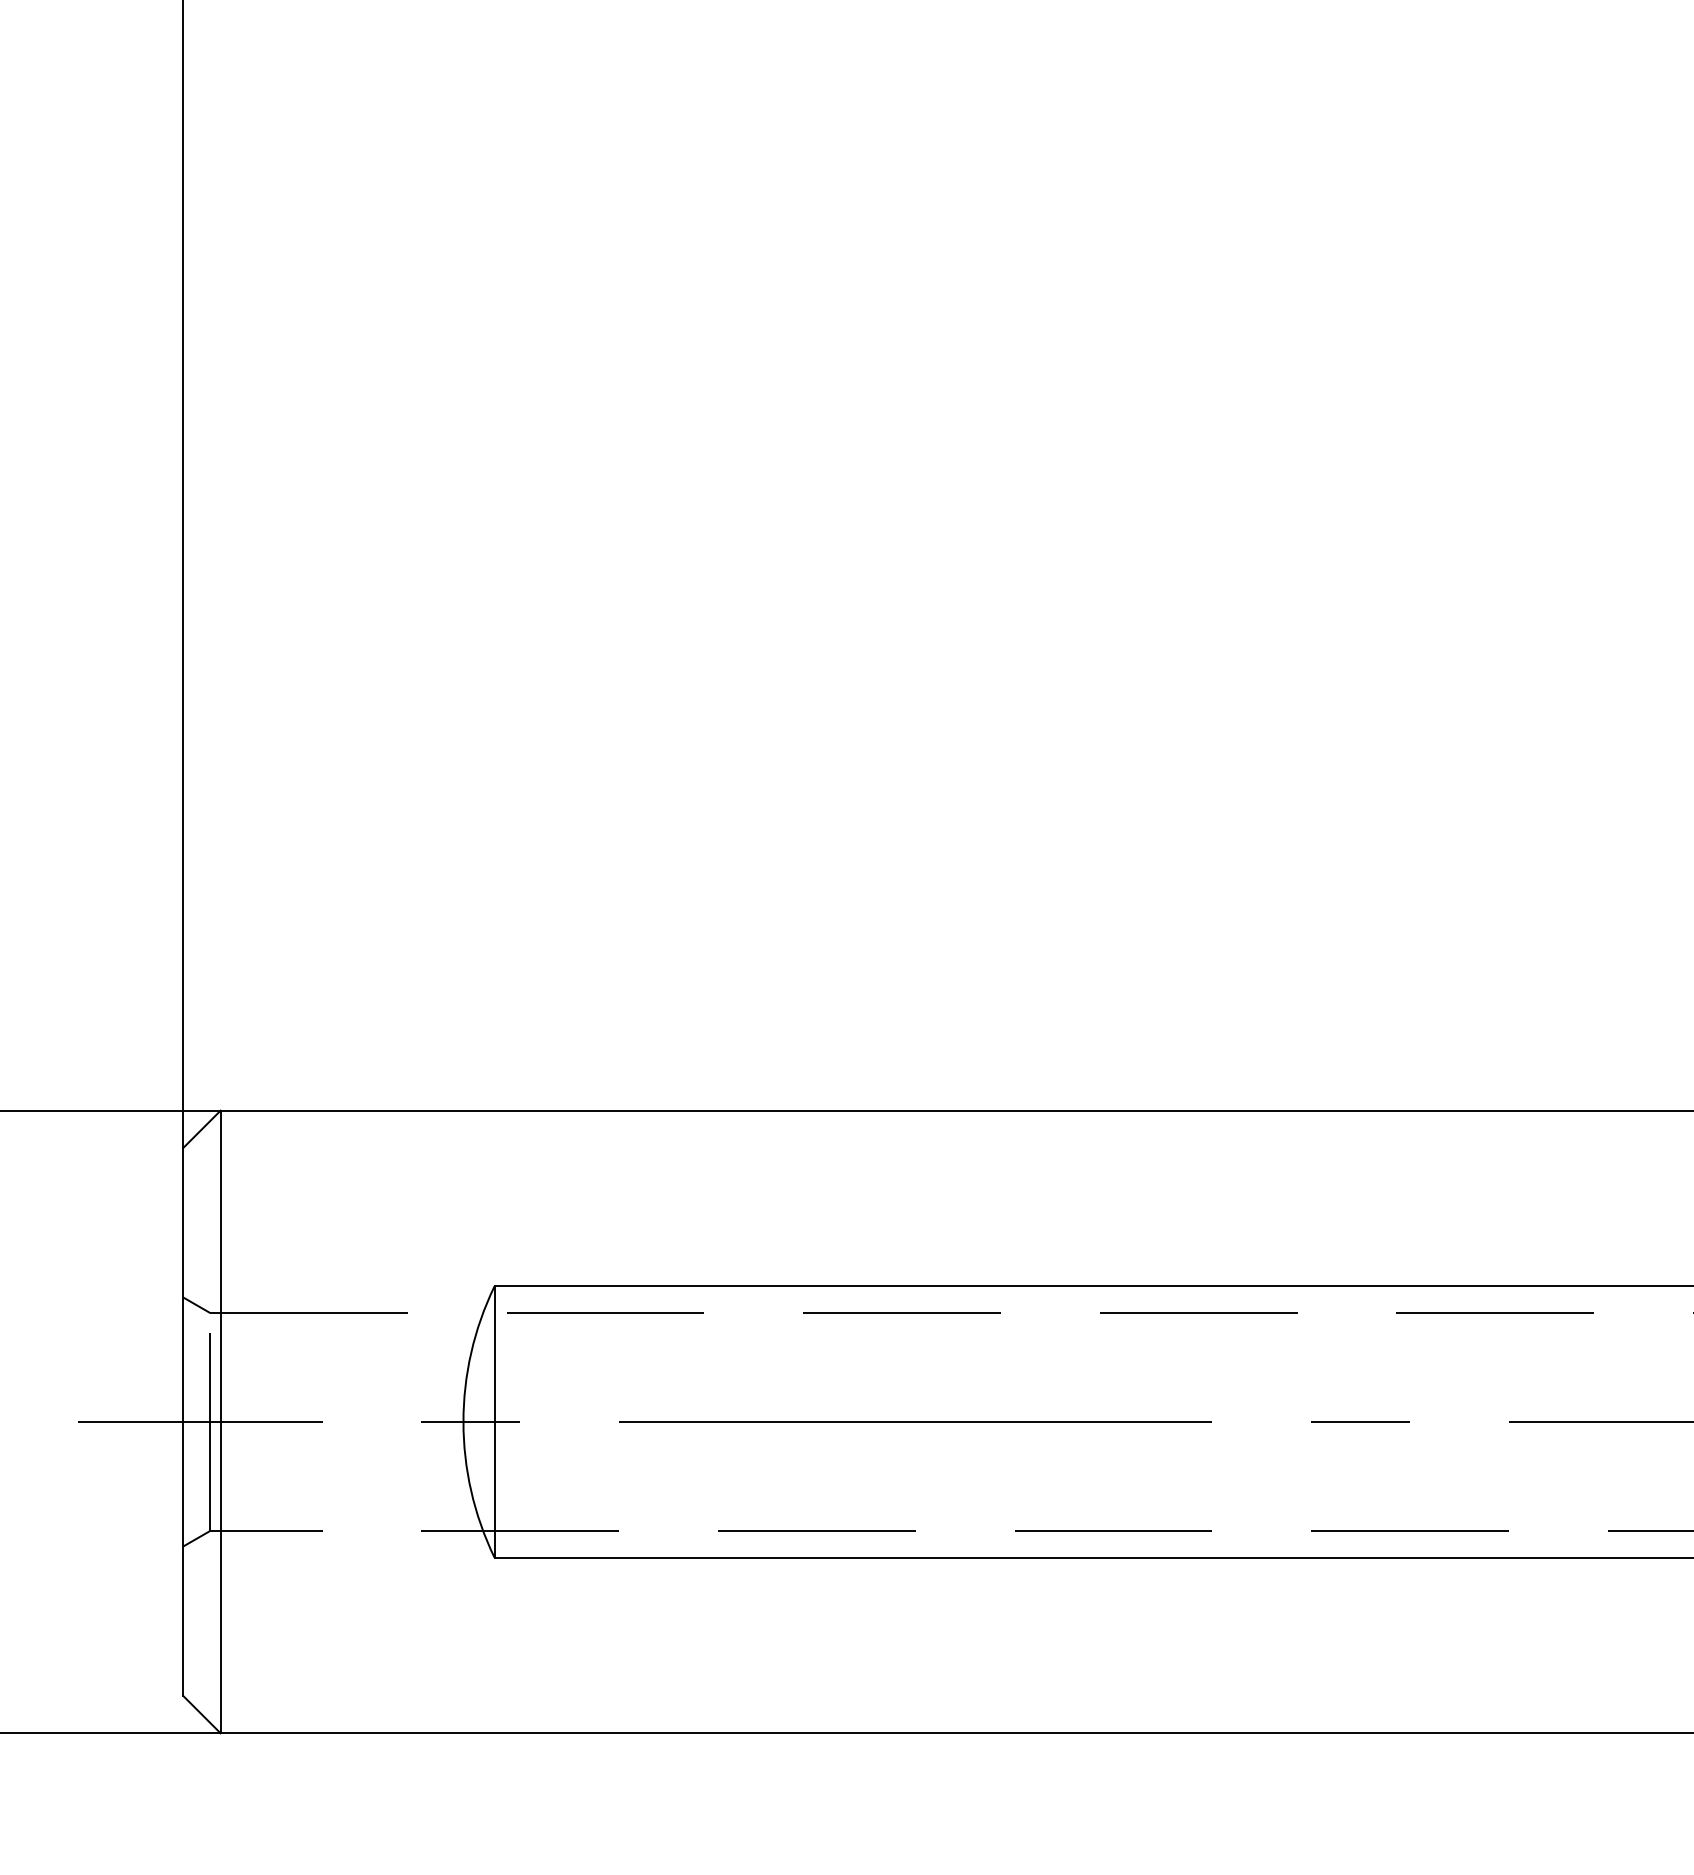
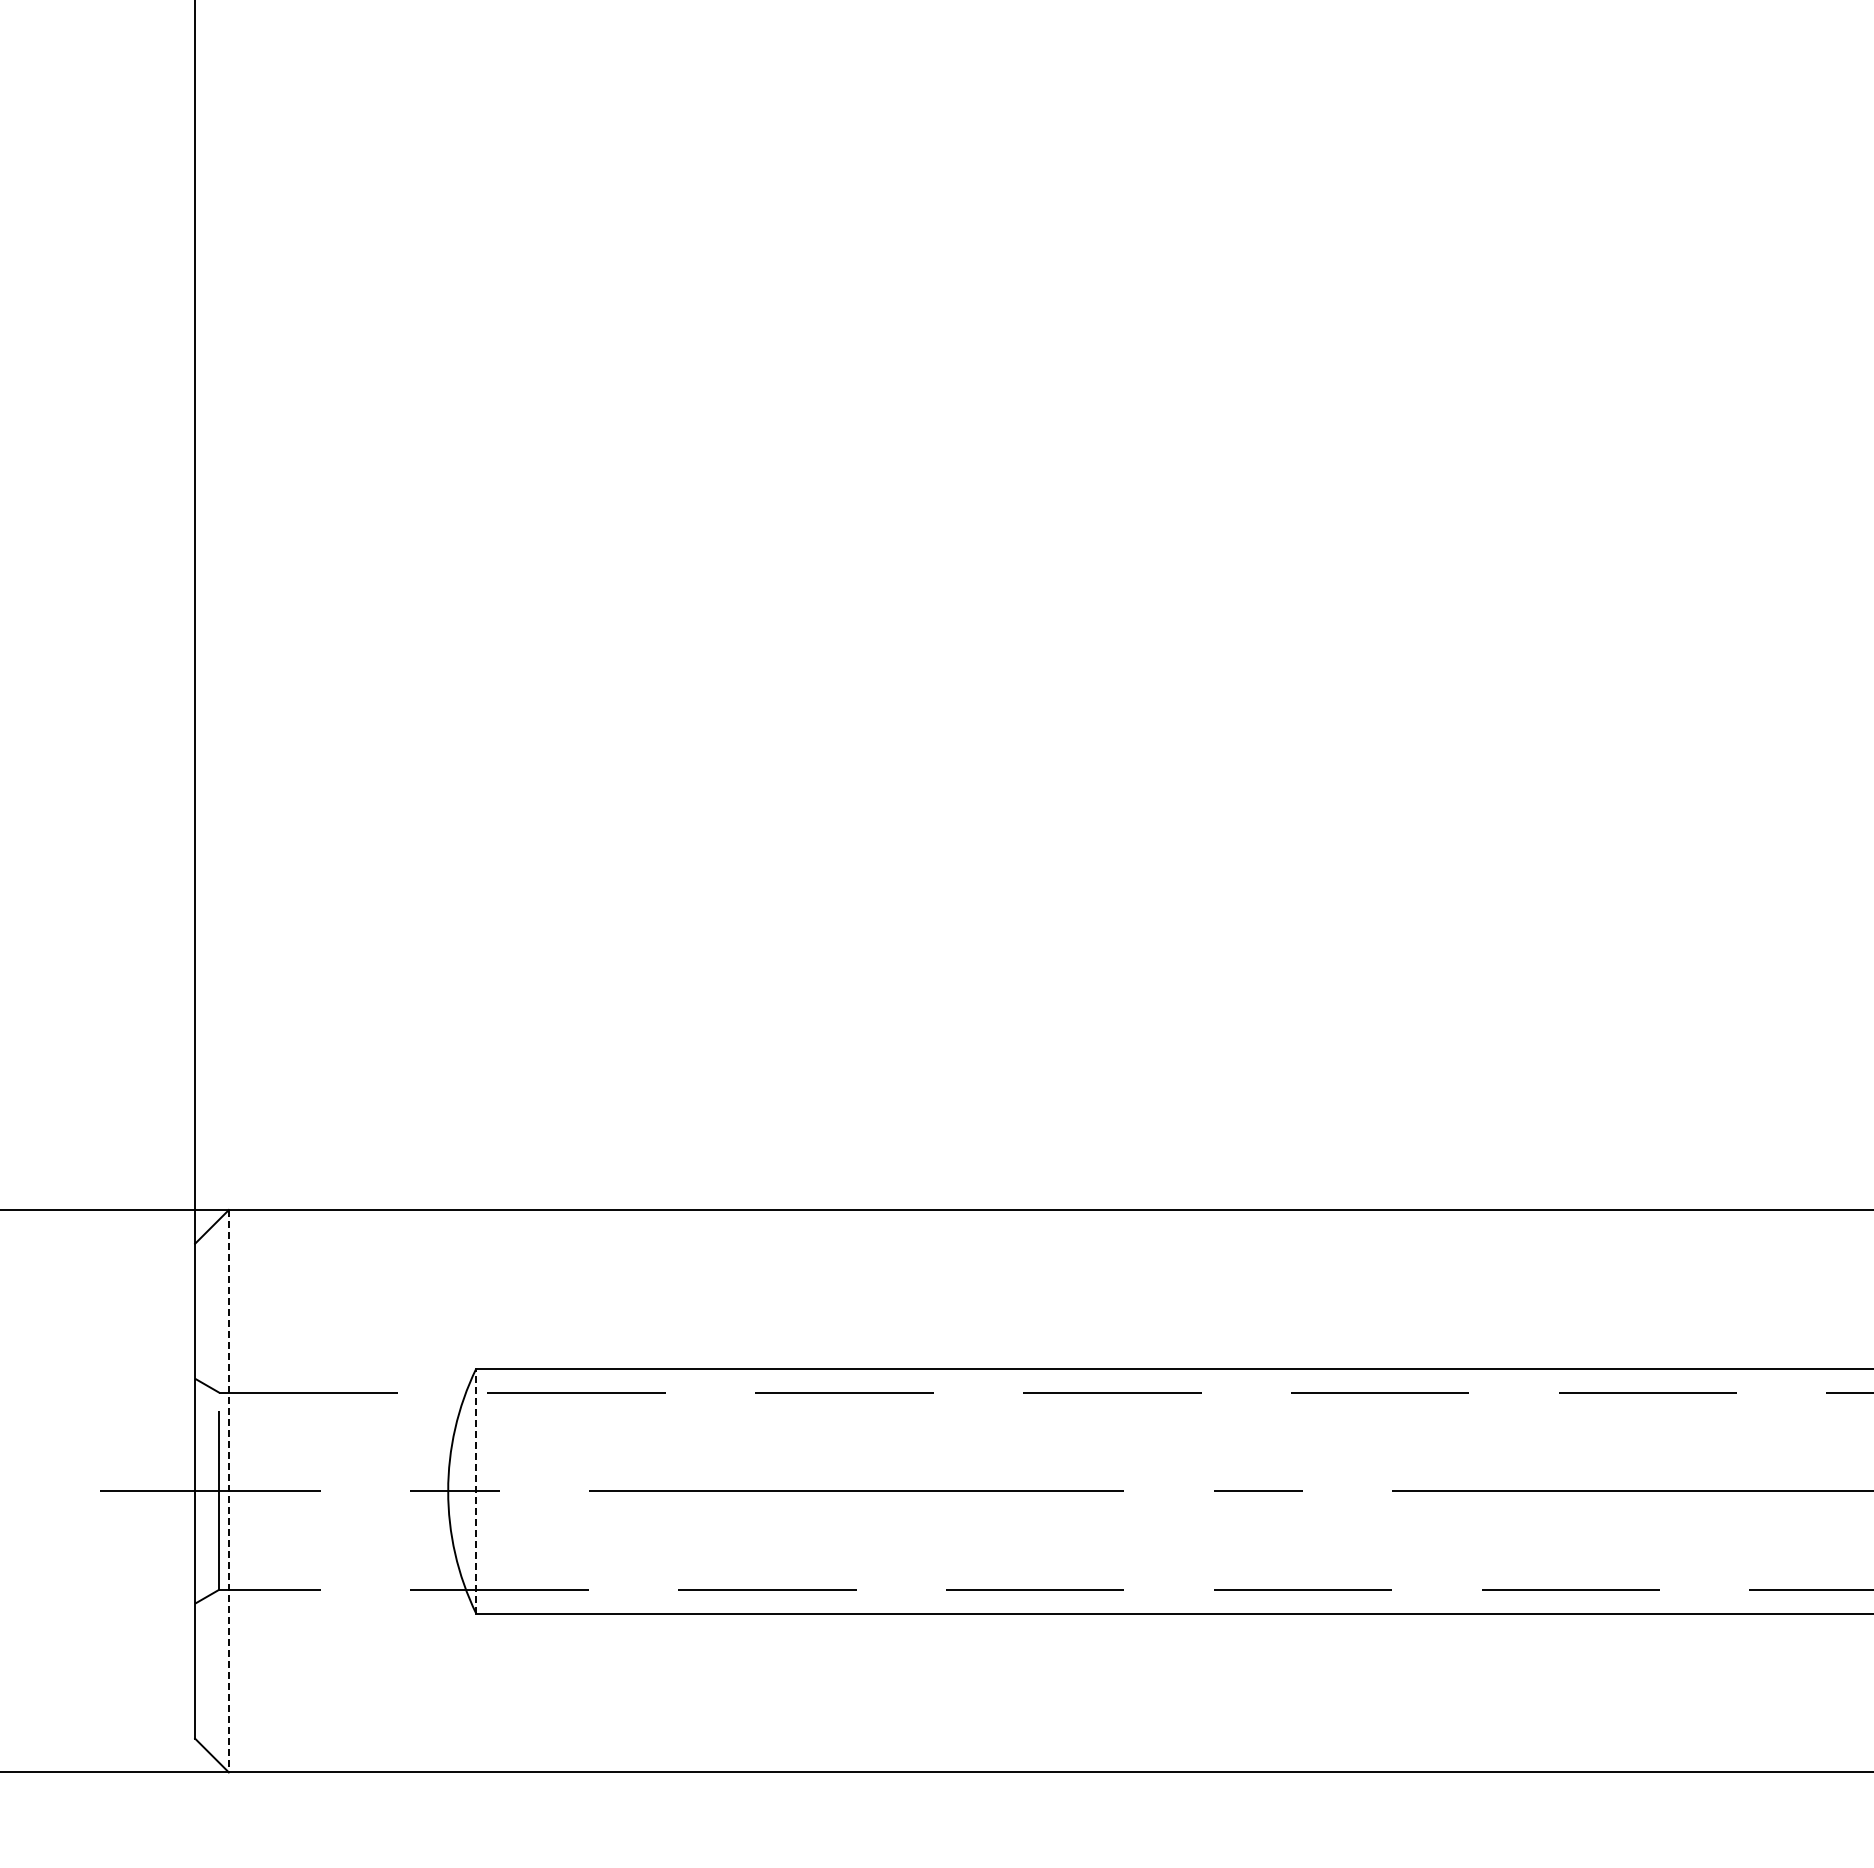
line: (220, 1422) -> (228, 1491), solid -> dashed
line: (494, 1422) -> (476, 1491), solid -> dashed

